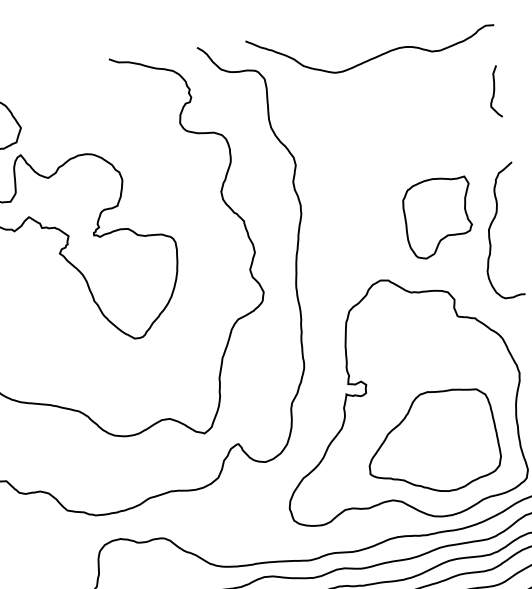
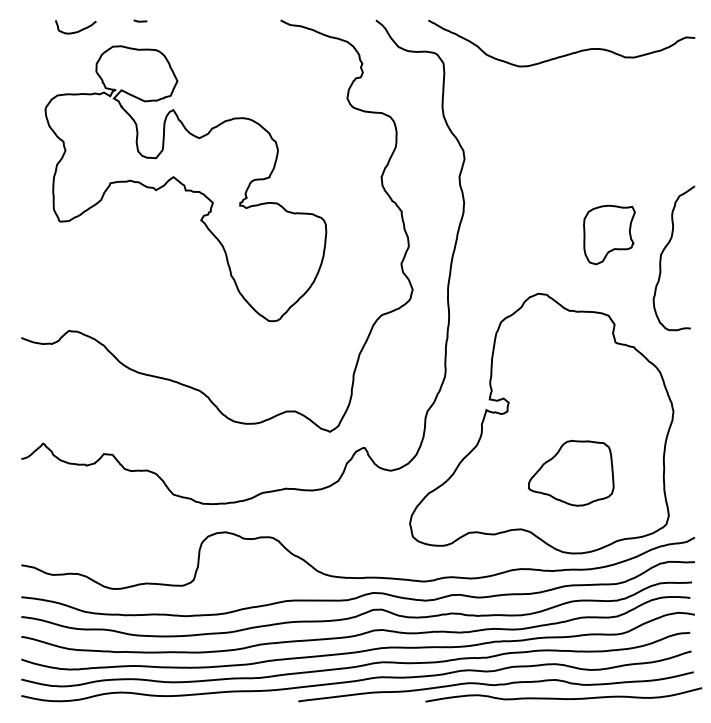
curve: (493, 92) -> (685, 109), removed
part: (438, 217) -> (609, 234), size x0.7
part: (431, 442) -> (570, 473), size x0.6

